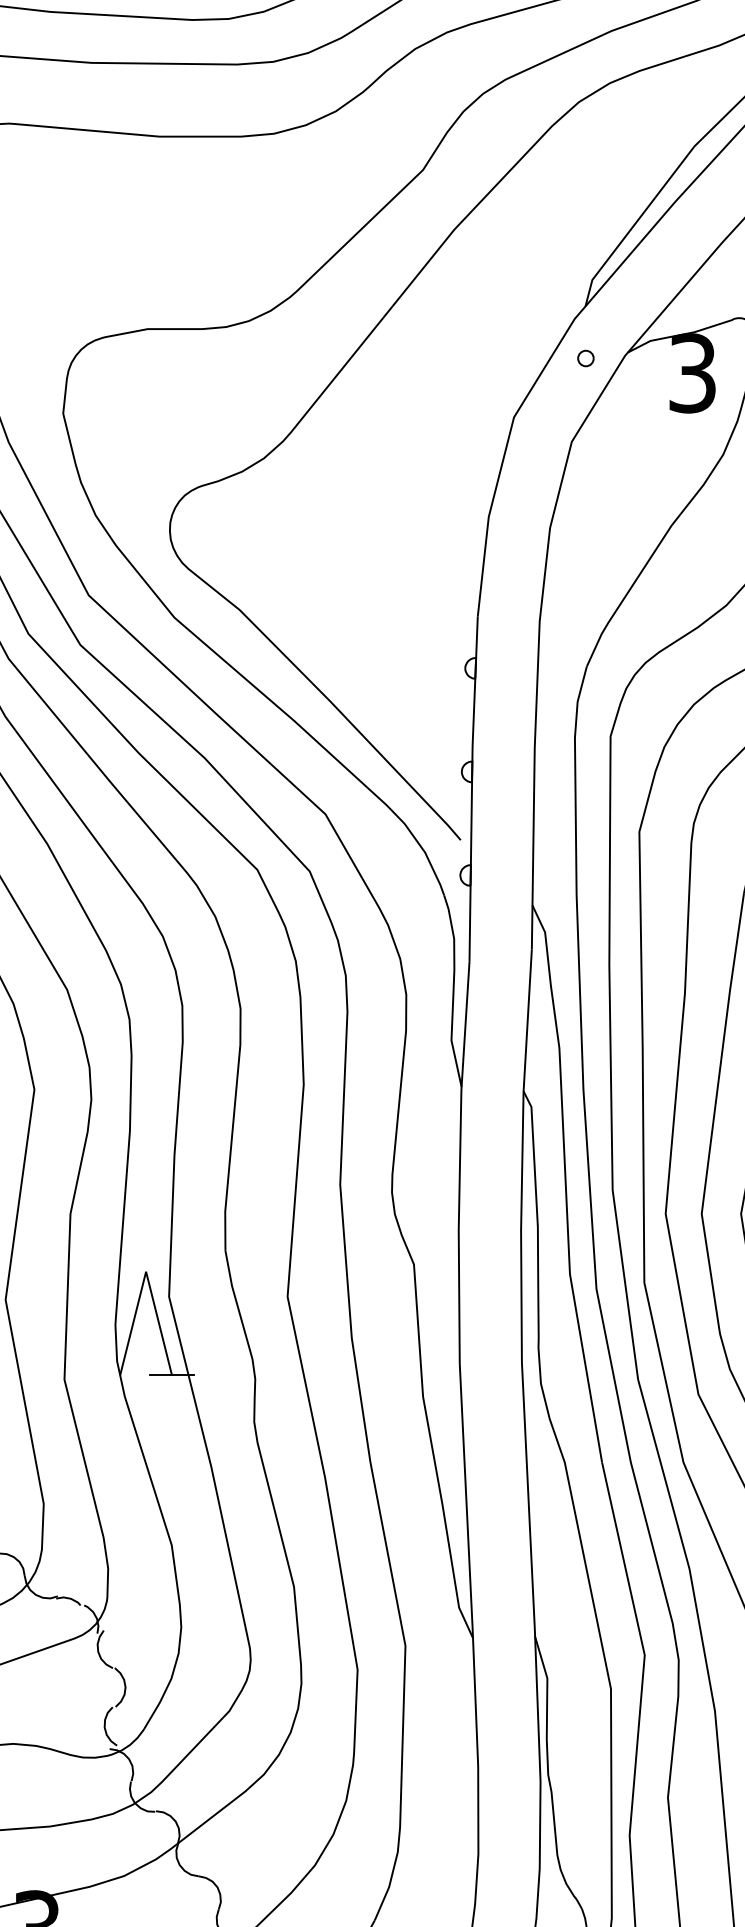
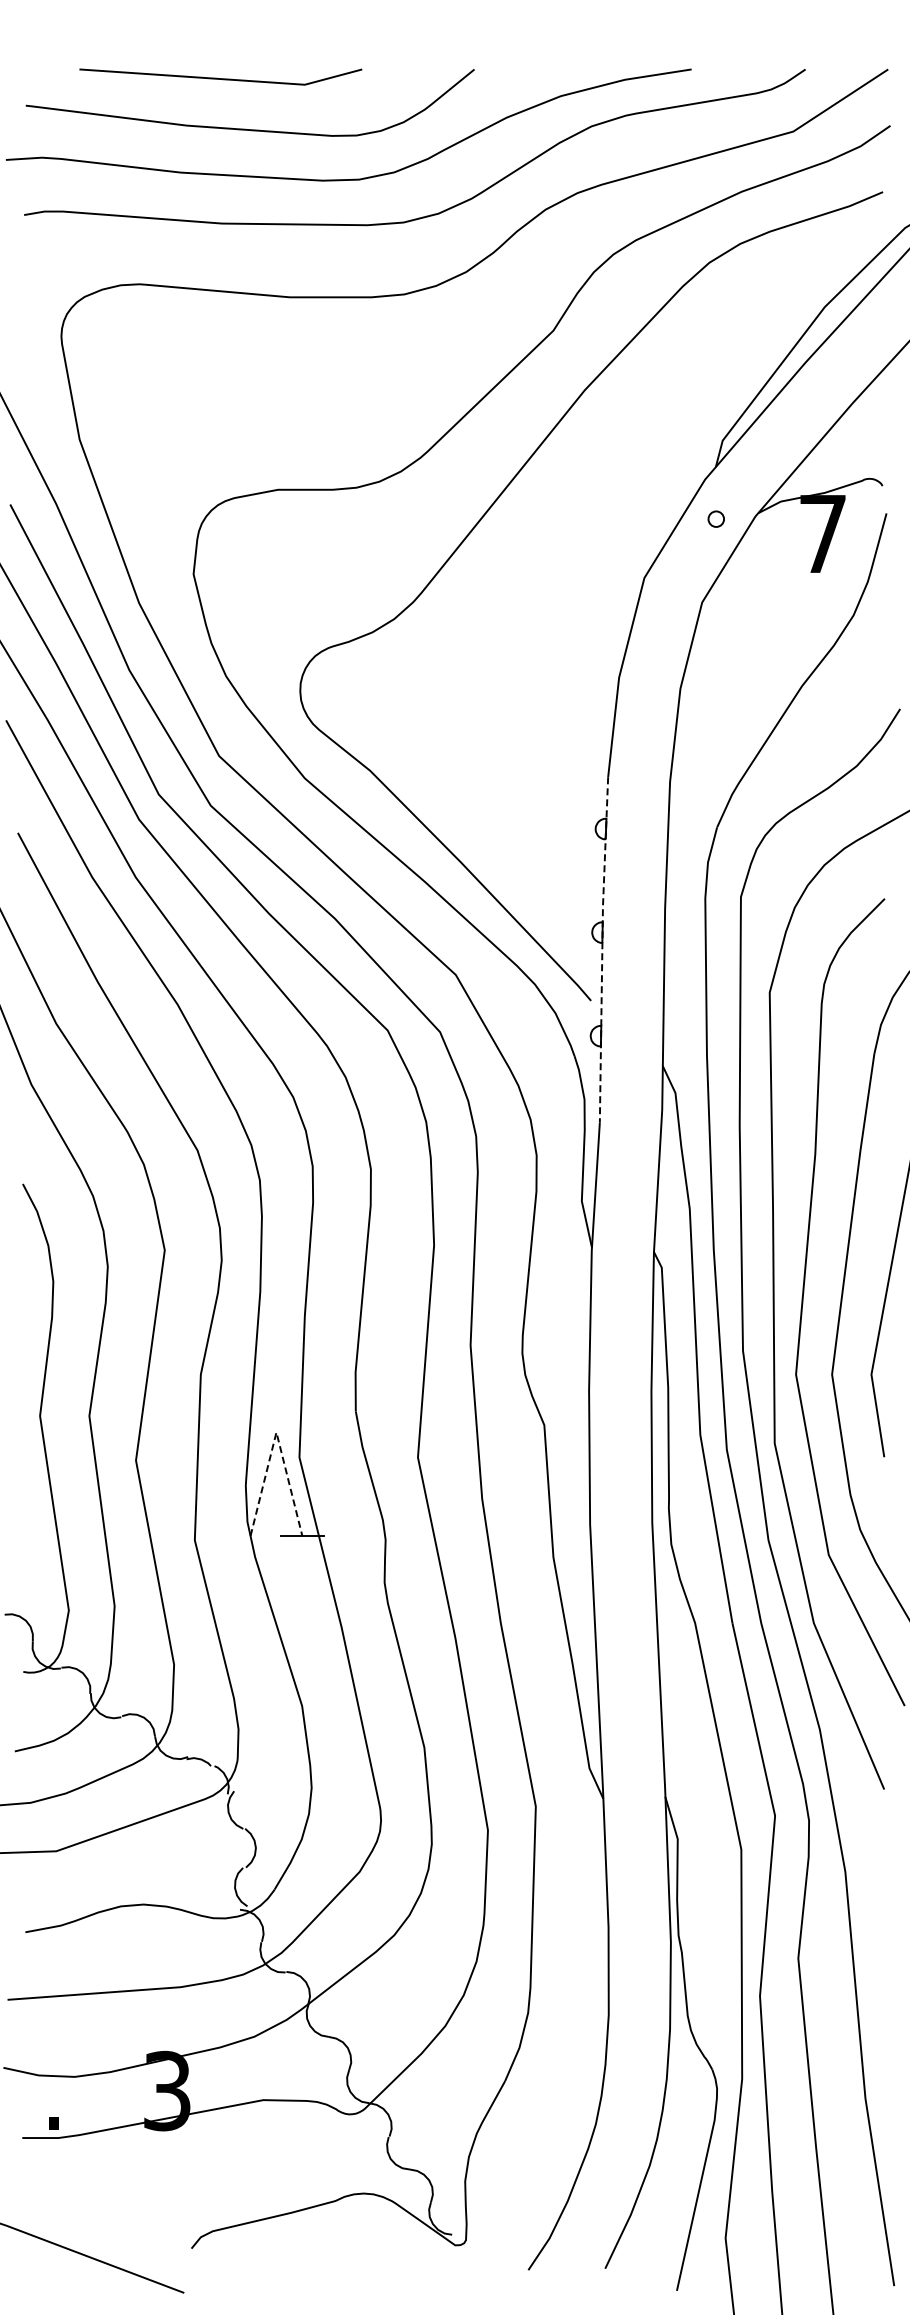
text: (692, 373) -> (822, 534), 3 -> 7
line: (472, 788) -> (602, 949), solid -> dashed
line: (146, 1271) -> (276, 1432), solid -> dashed

